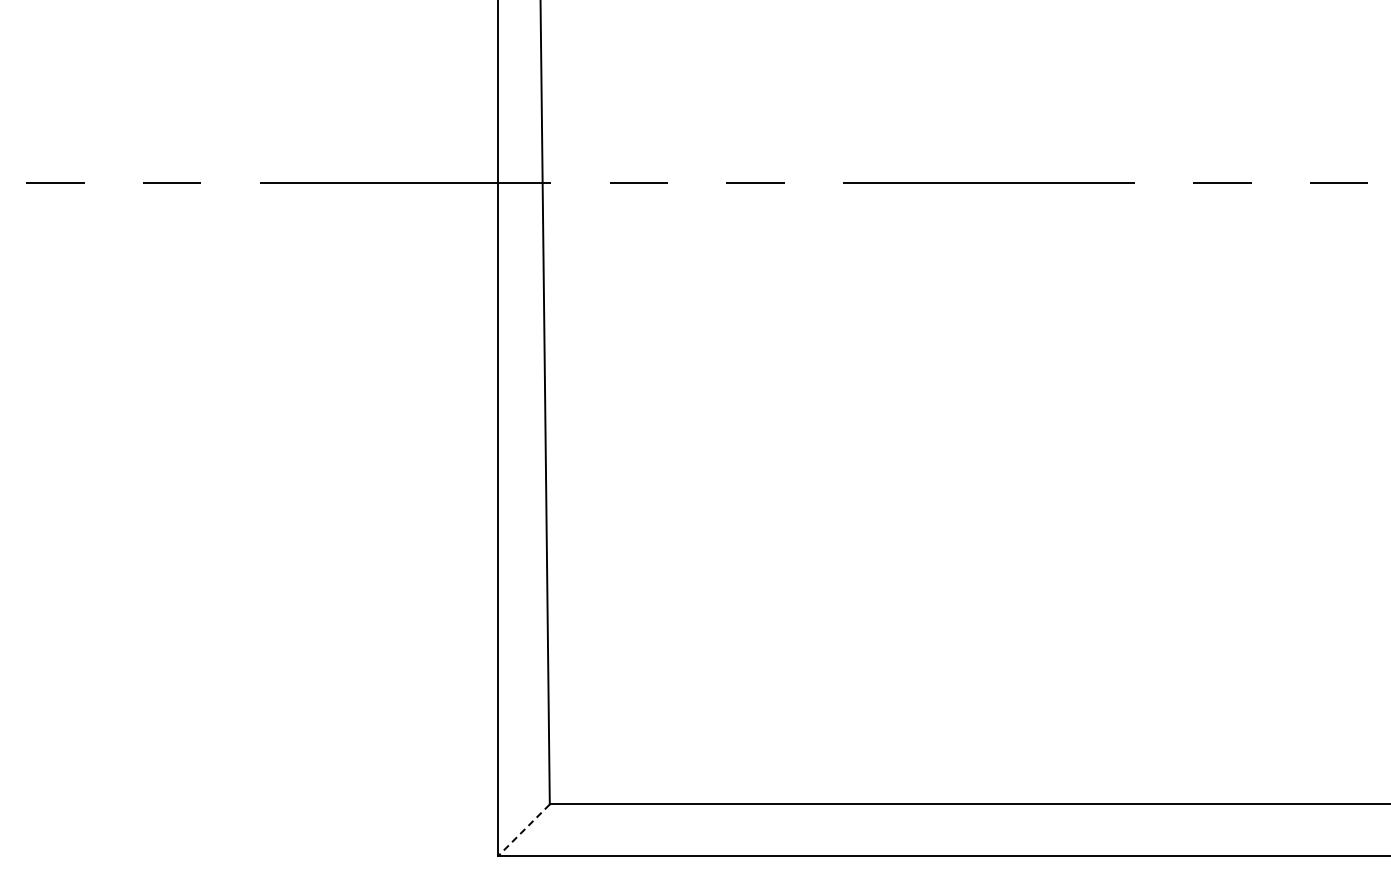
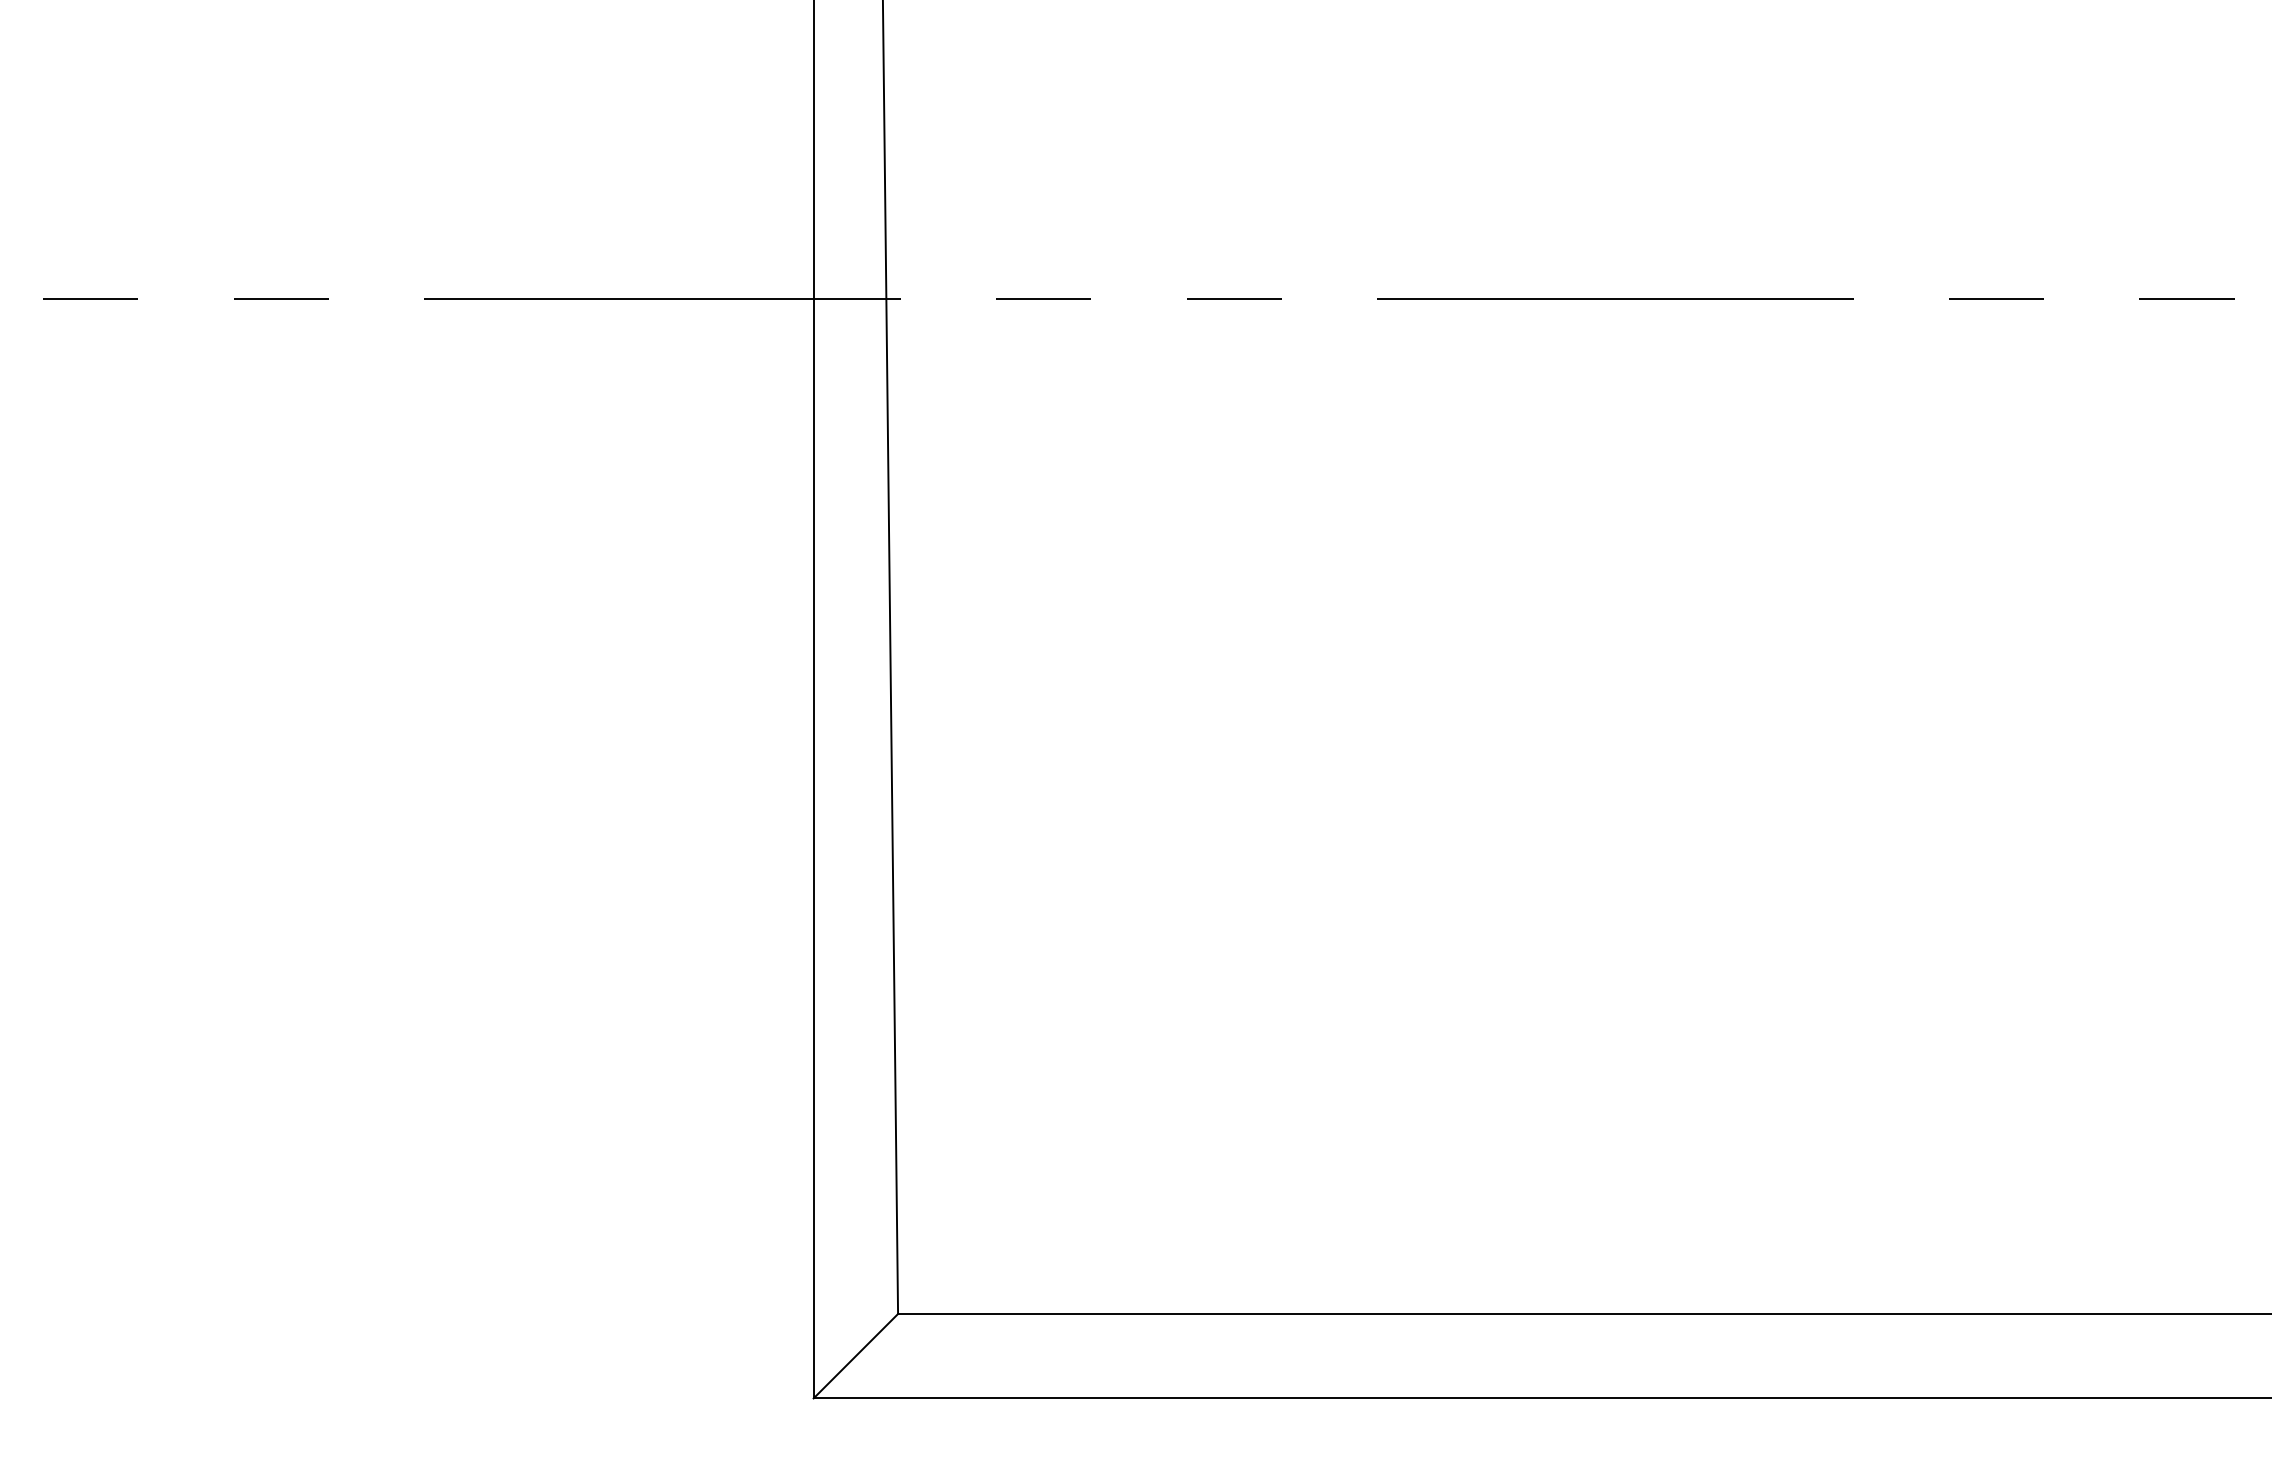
line: (523, 830) -> (855, 1356), dashed -> solid

